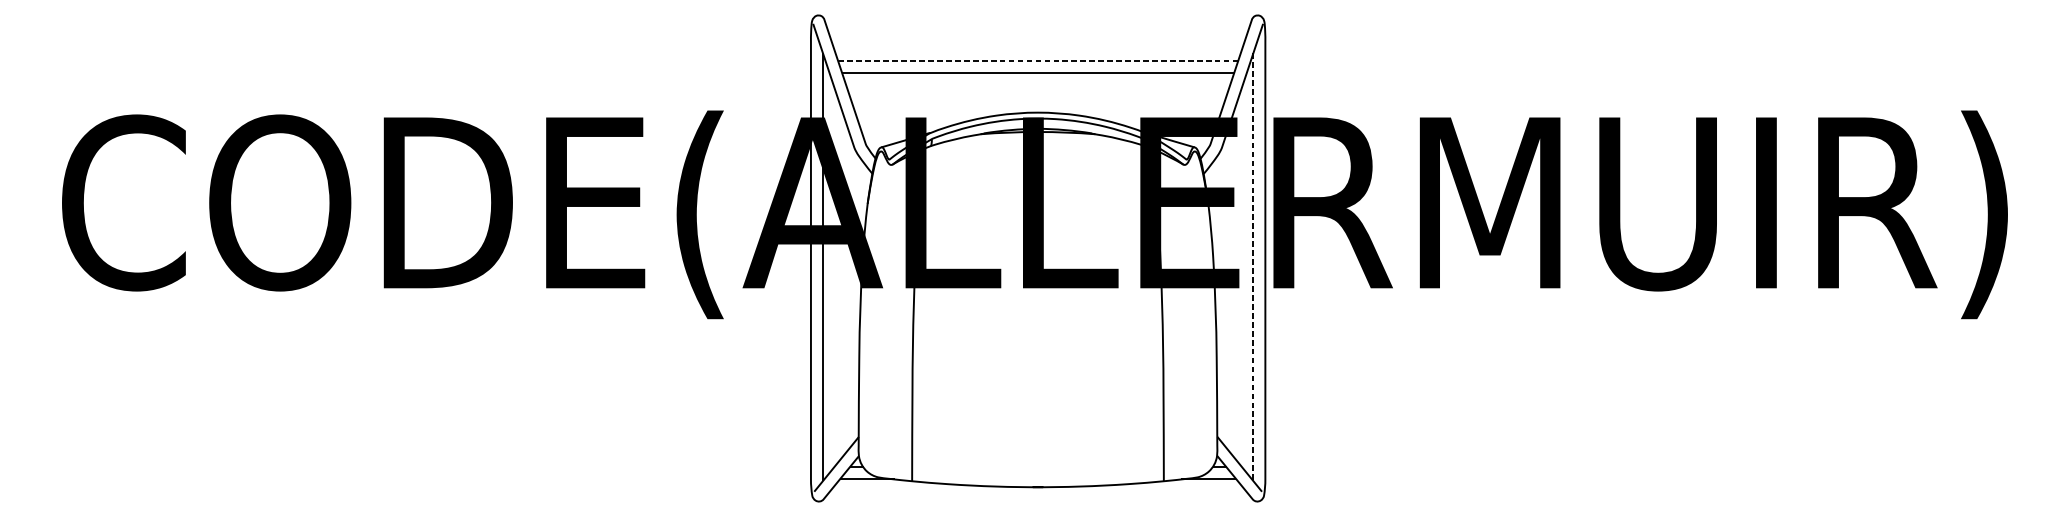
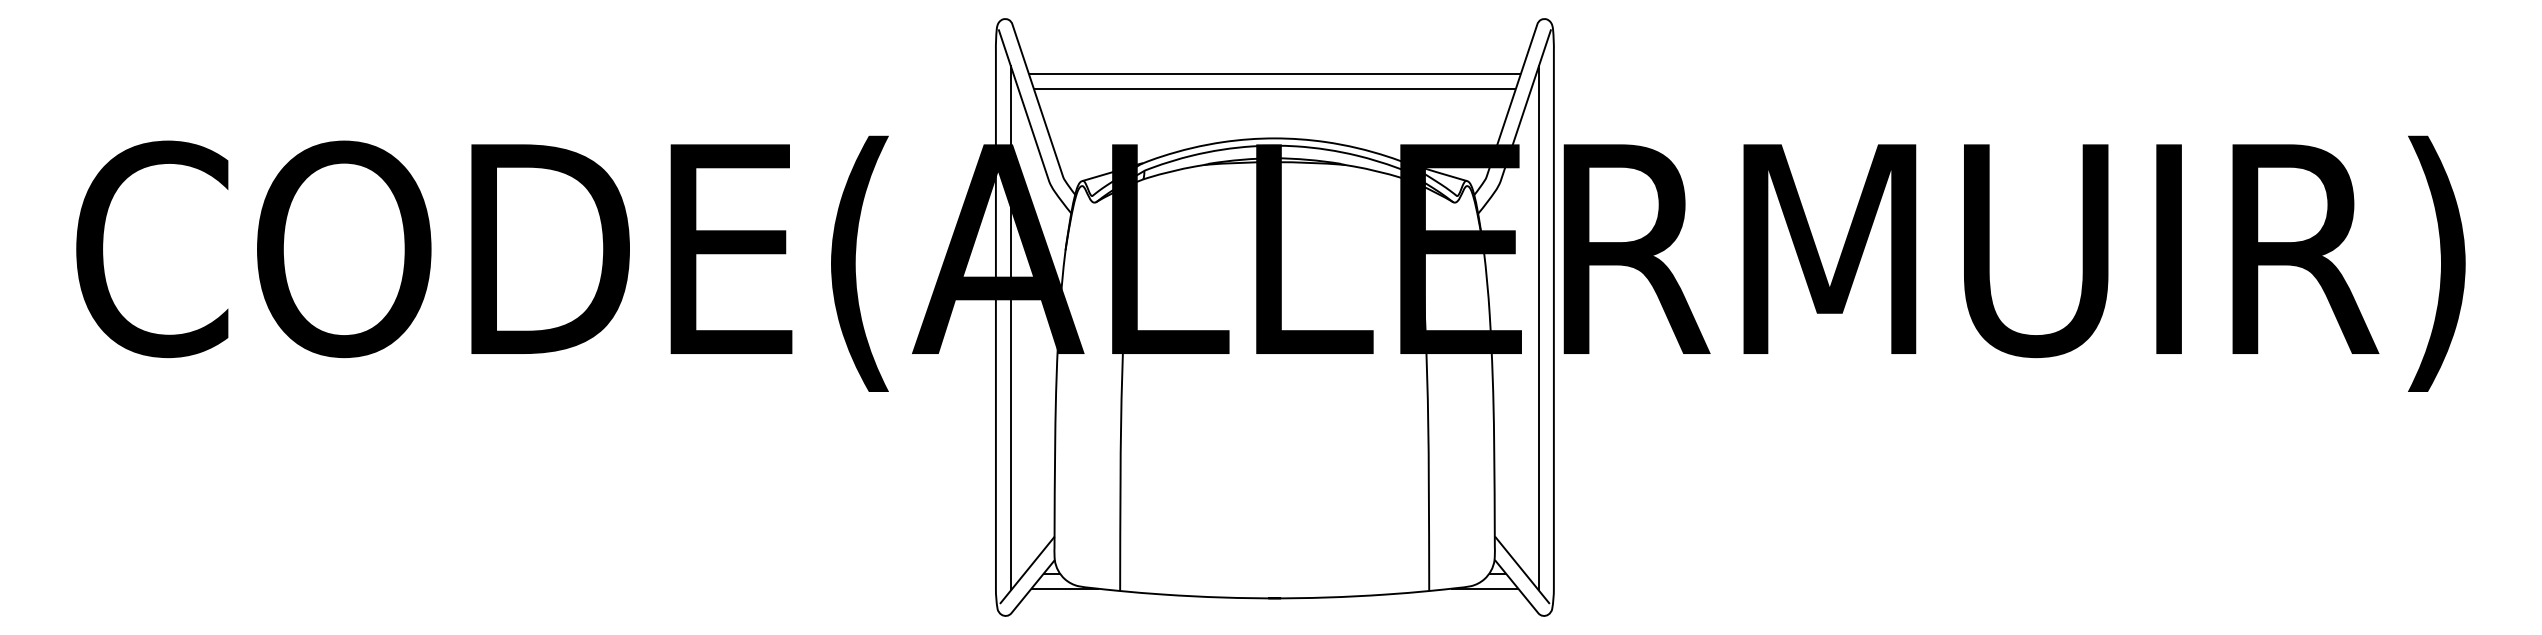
line: (1037, 60) -> (1274, 74), dashed -> solid
line: (1253, 267) -> (1539, 328), dashed -> solid

